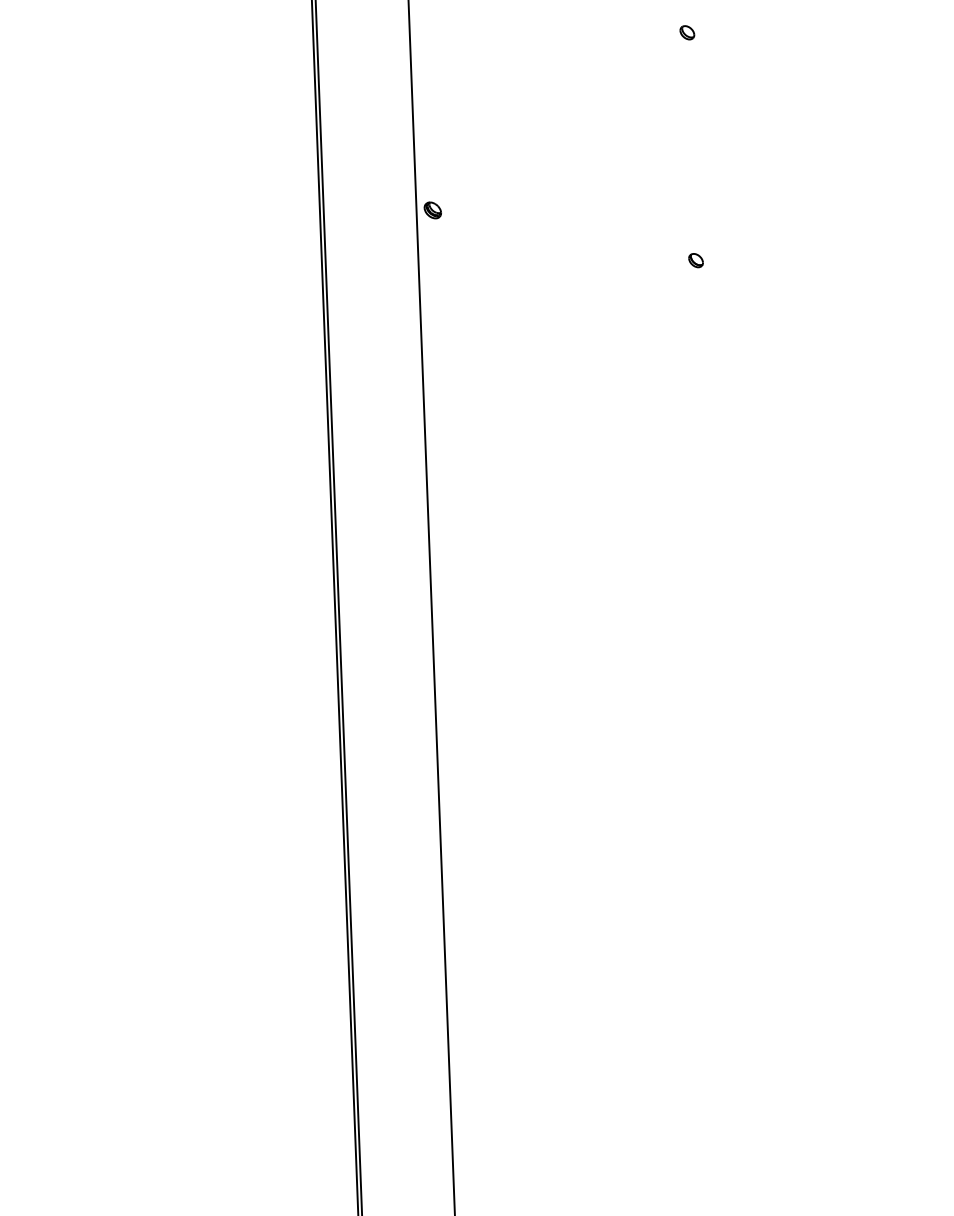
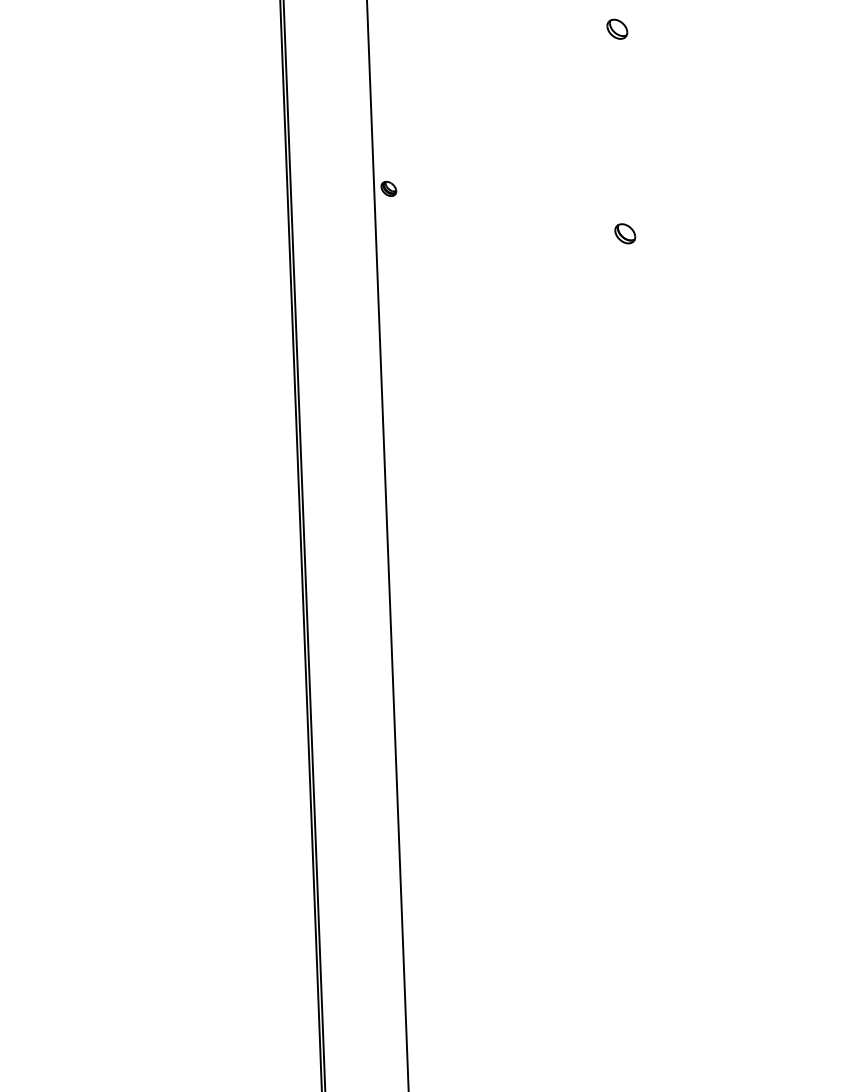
part: (687, 32) -> (617, 29), size x1.6
part: (695, 260) -> (624, 233), size x1.6

